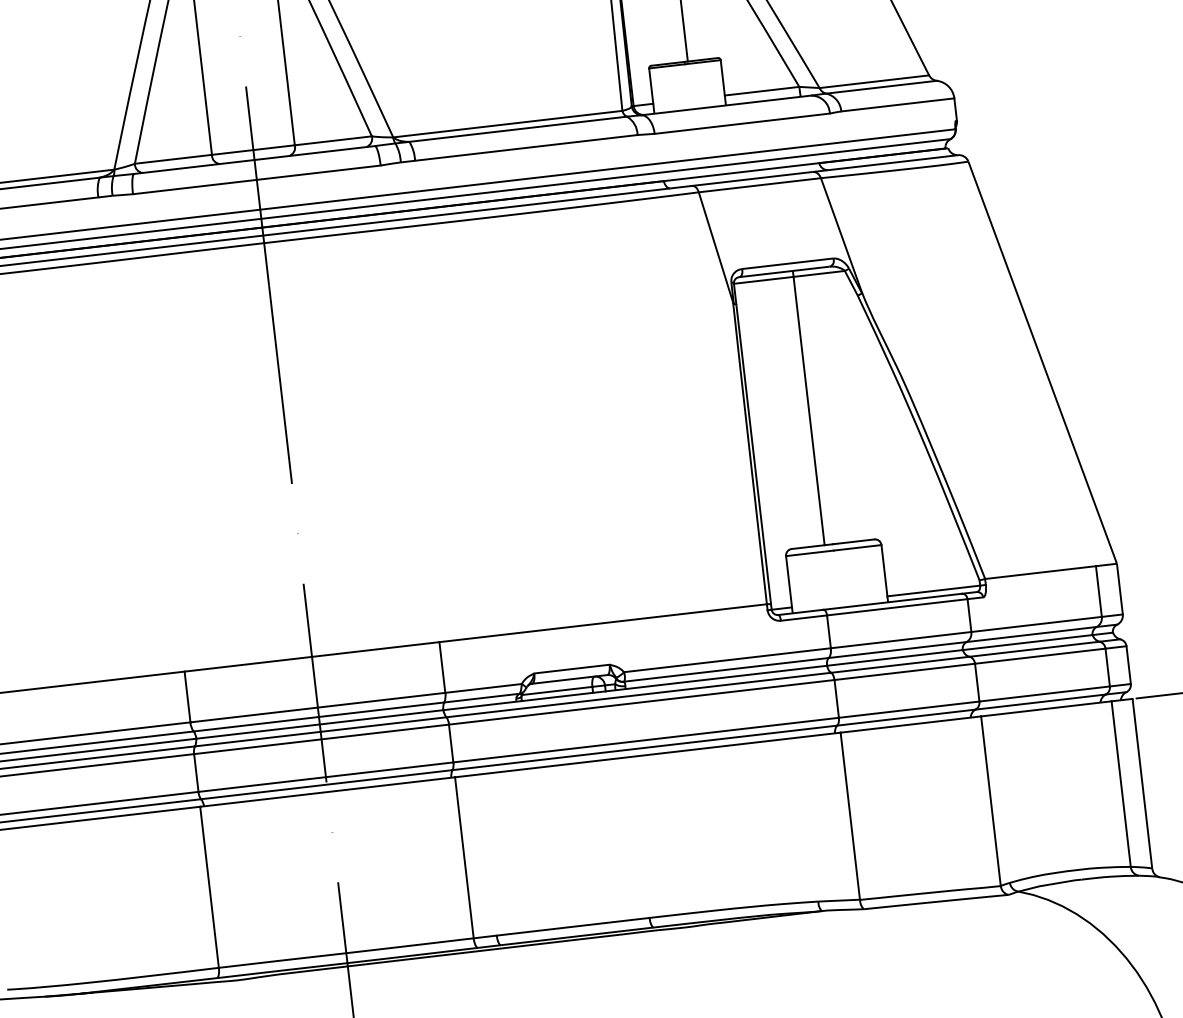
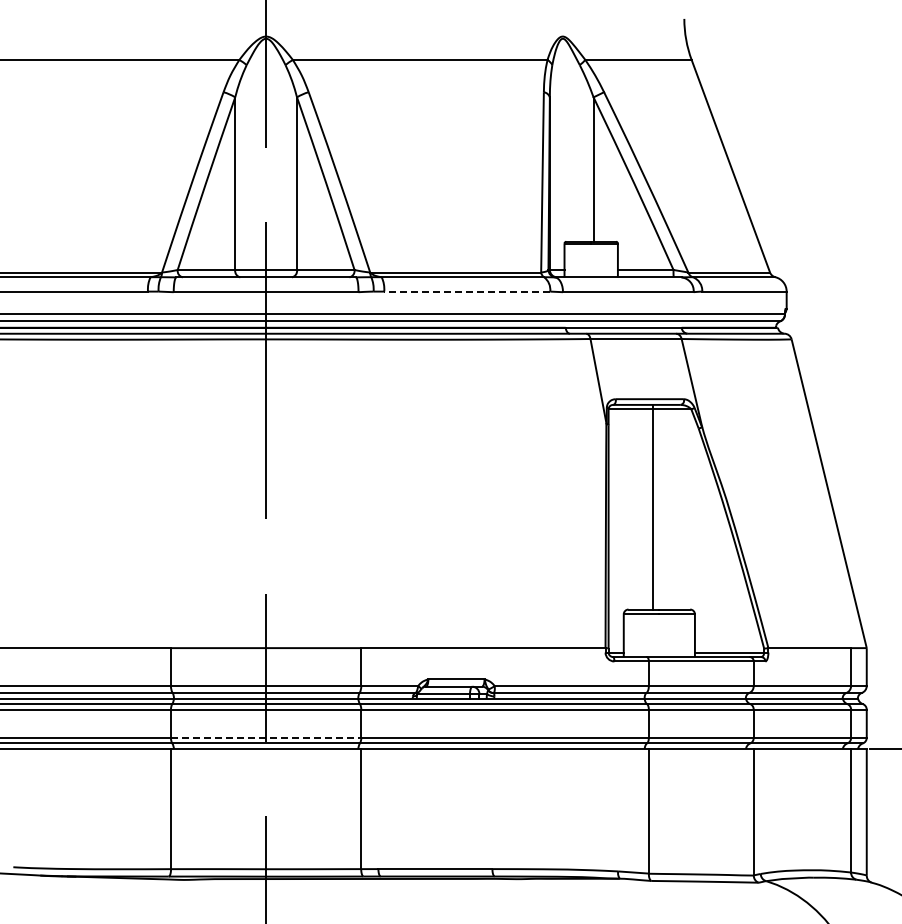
line: (525, 147) -> (466, 291), solid -> dashed
line: (326, 776) -> (266, 737), solid -> dashed

